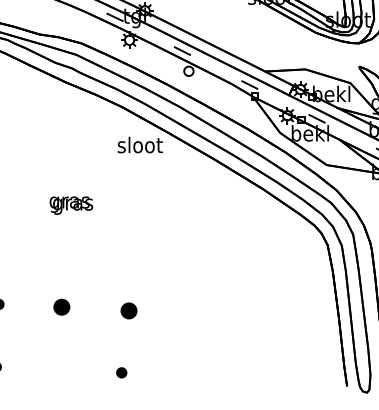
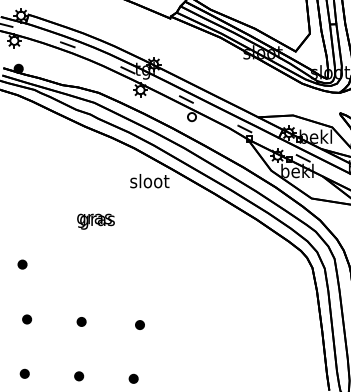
text: (70, 205) -> (95, 221), moved
part: (61, 306) -> (81, 321), size x0.62
part: (128, 310) -> (139, 324), size x0.62
part: (59, 370) -> (79, 376), added

